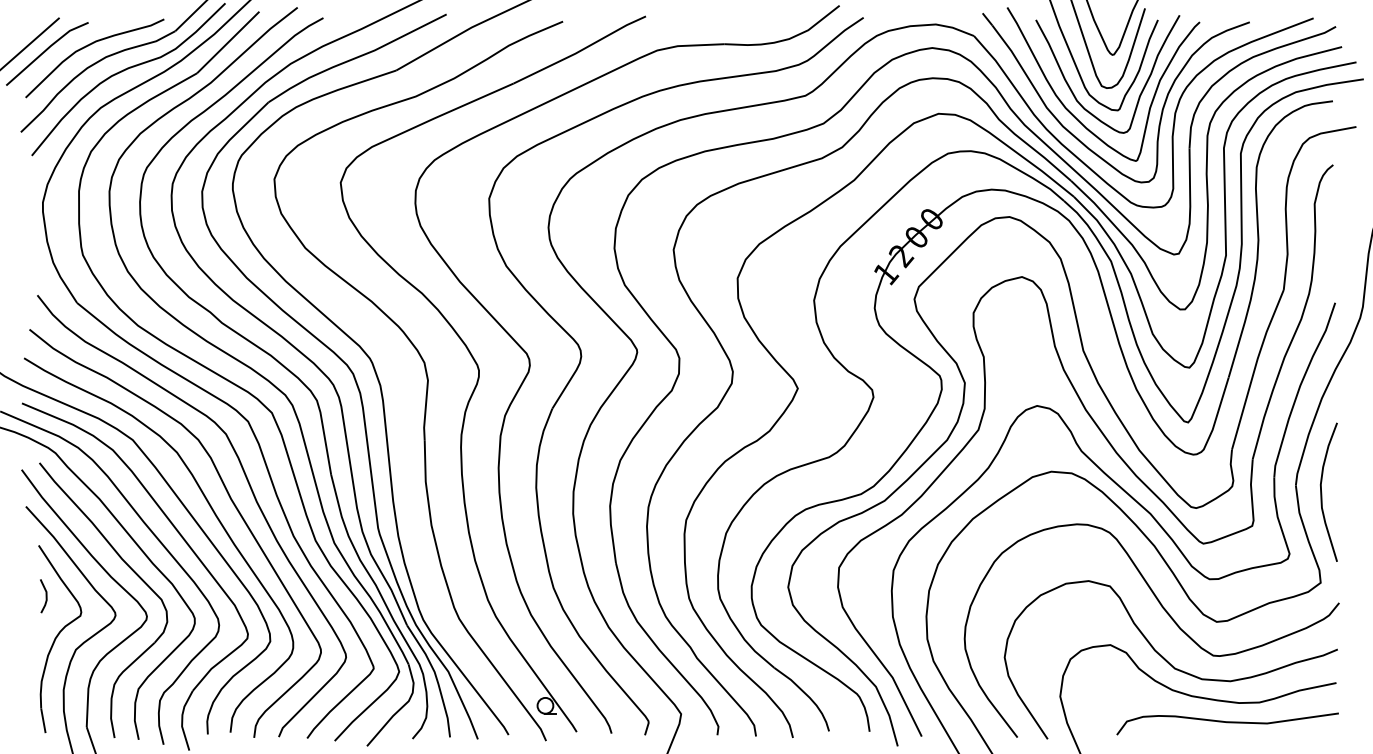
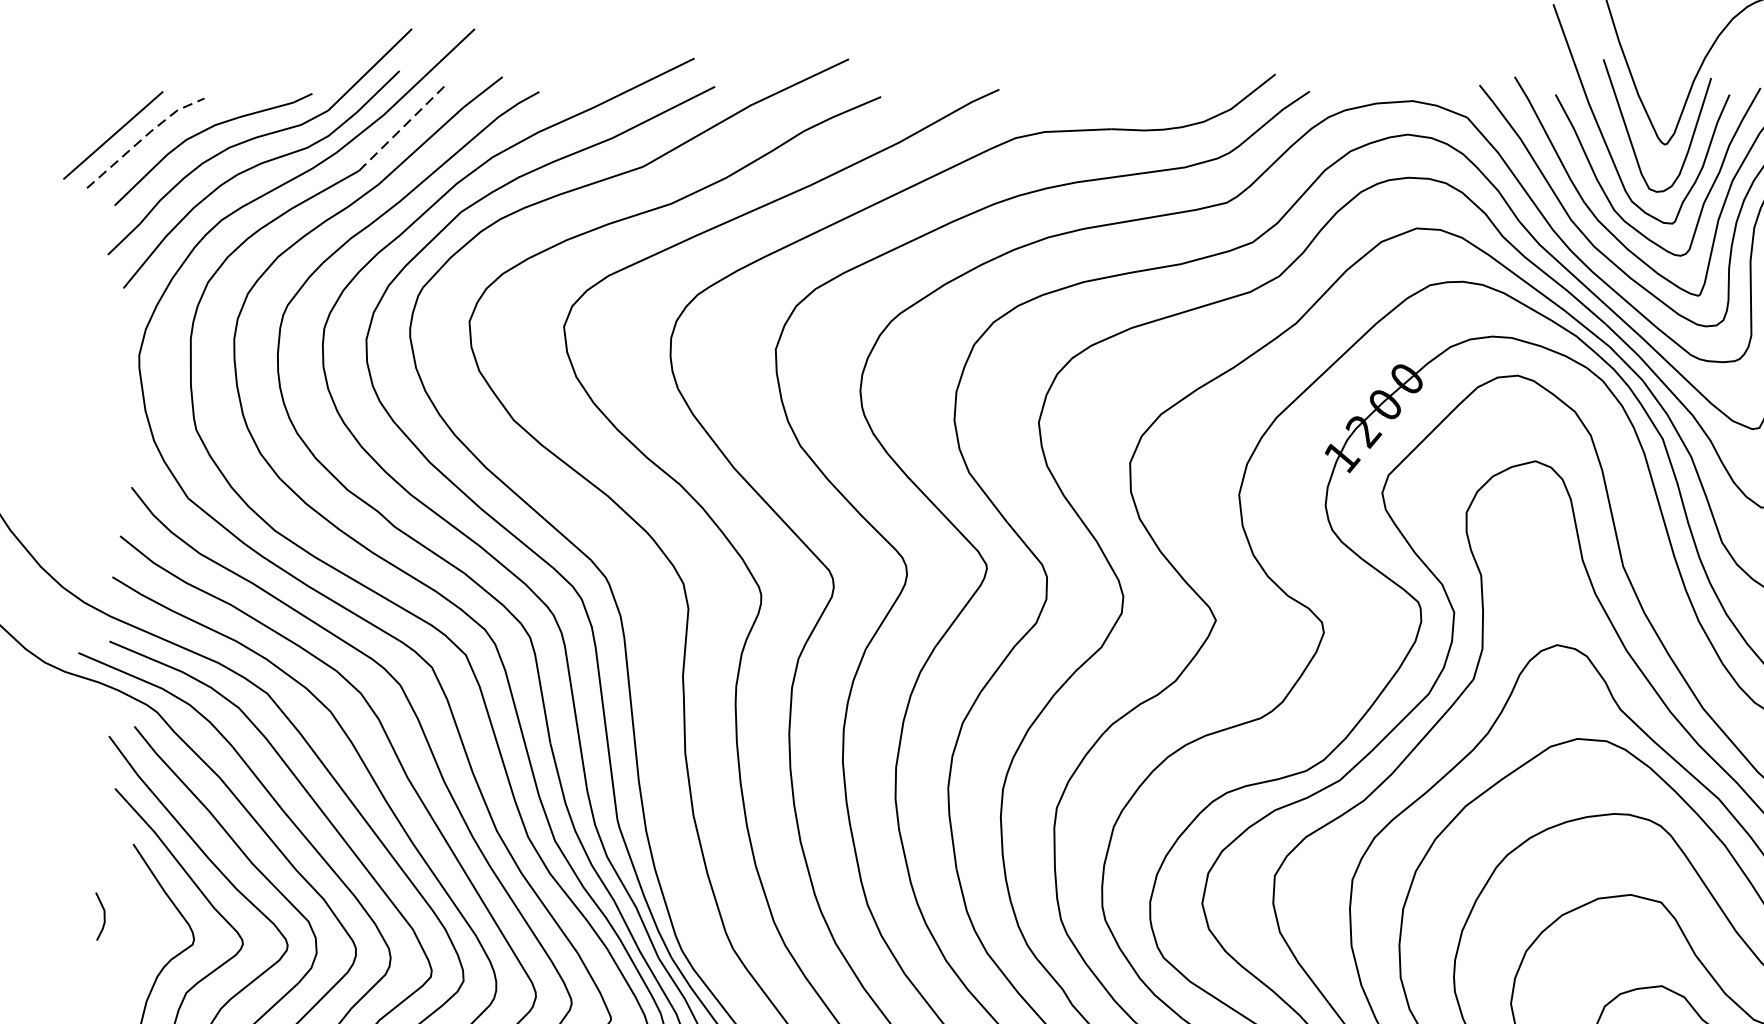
line: (228, 42) -> (403, 126), solid -> dashed
line: (46, 49) -> (144, 136), solid -> dashed
line: (45, 596) -> (103, 916), moved

